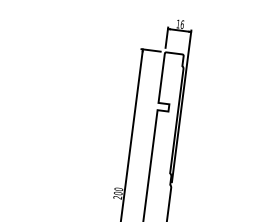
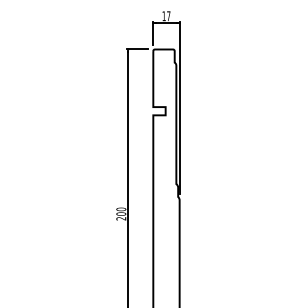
text: (182, 24) -> (168, 16), 16 -> 17

